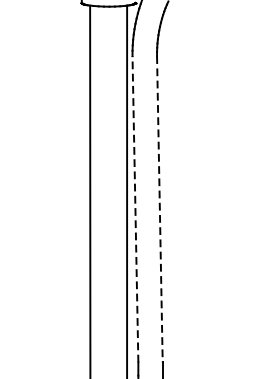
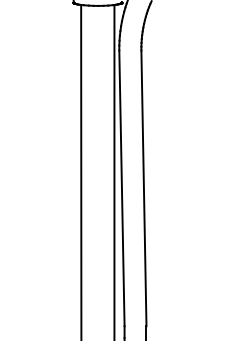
line: (134, 209) -> (121, 188), dashed -> solid
line: (159, 209) -> (143, 188), dashed -> solid

